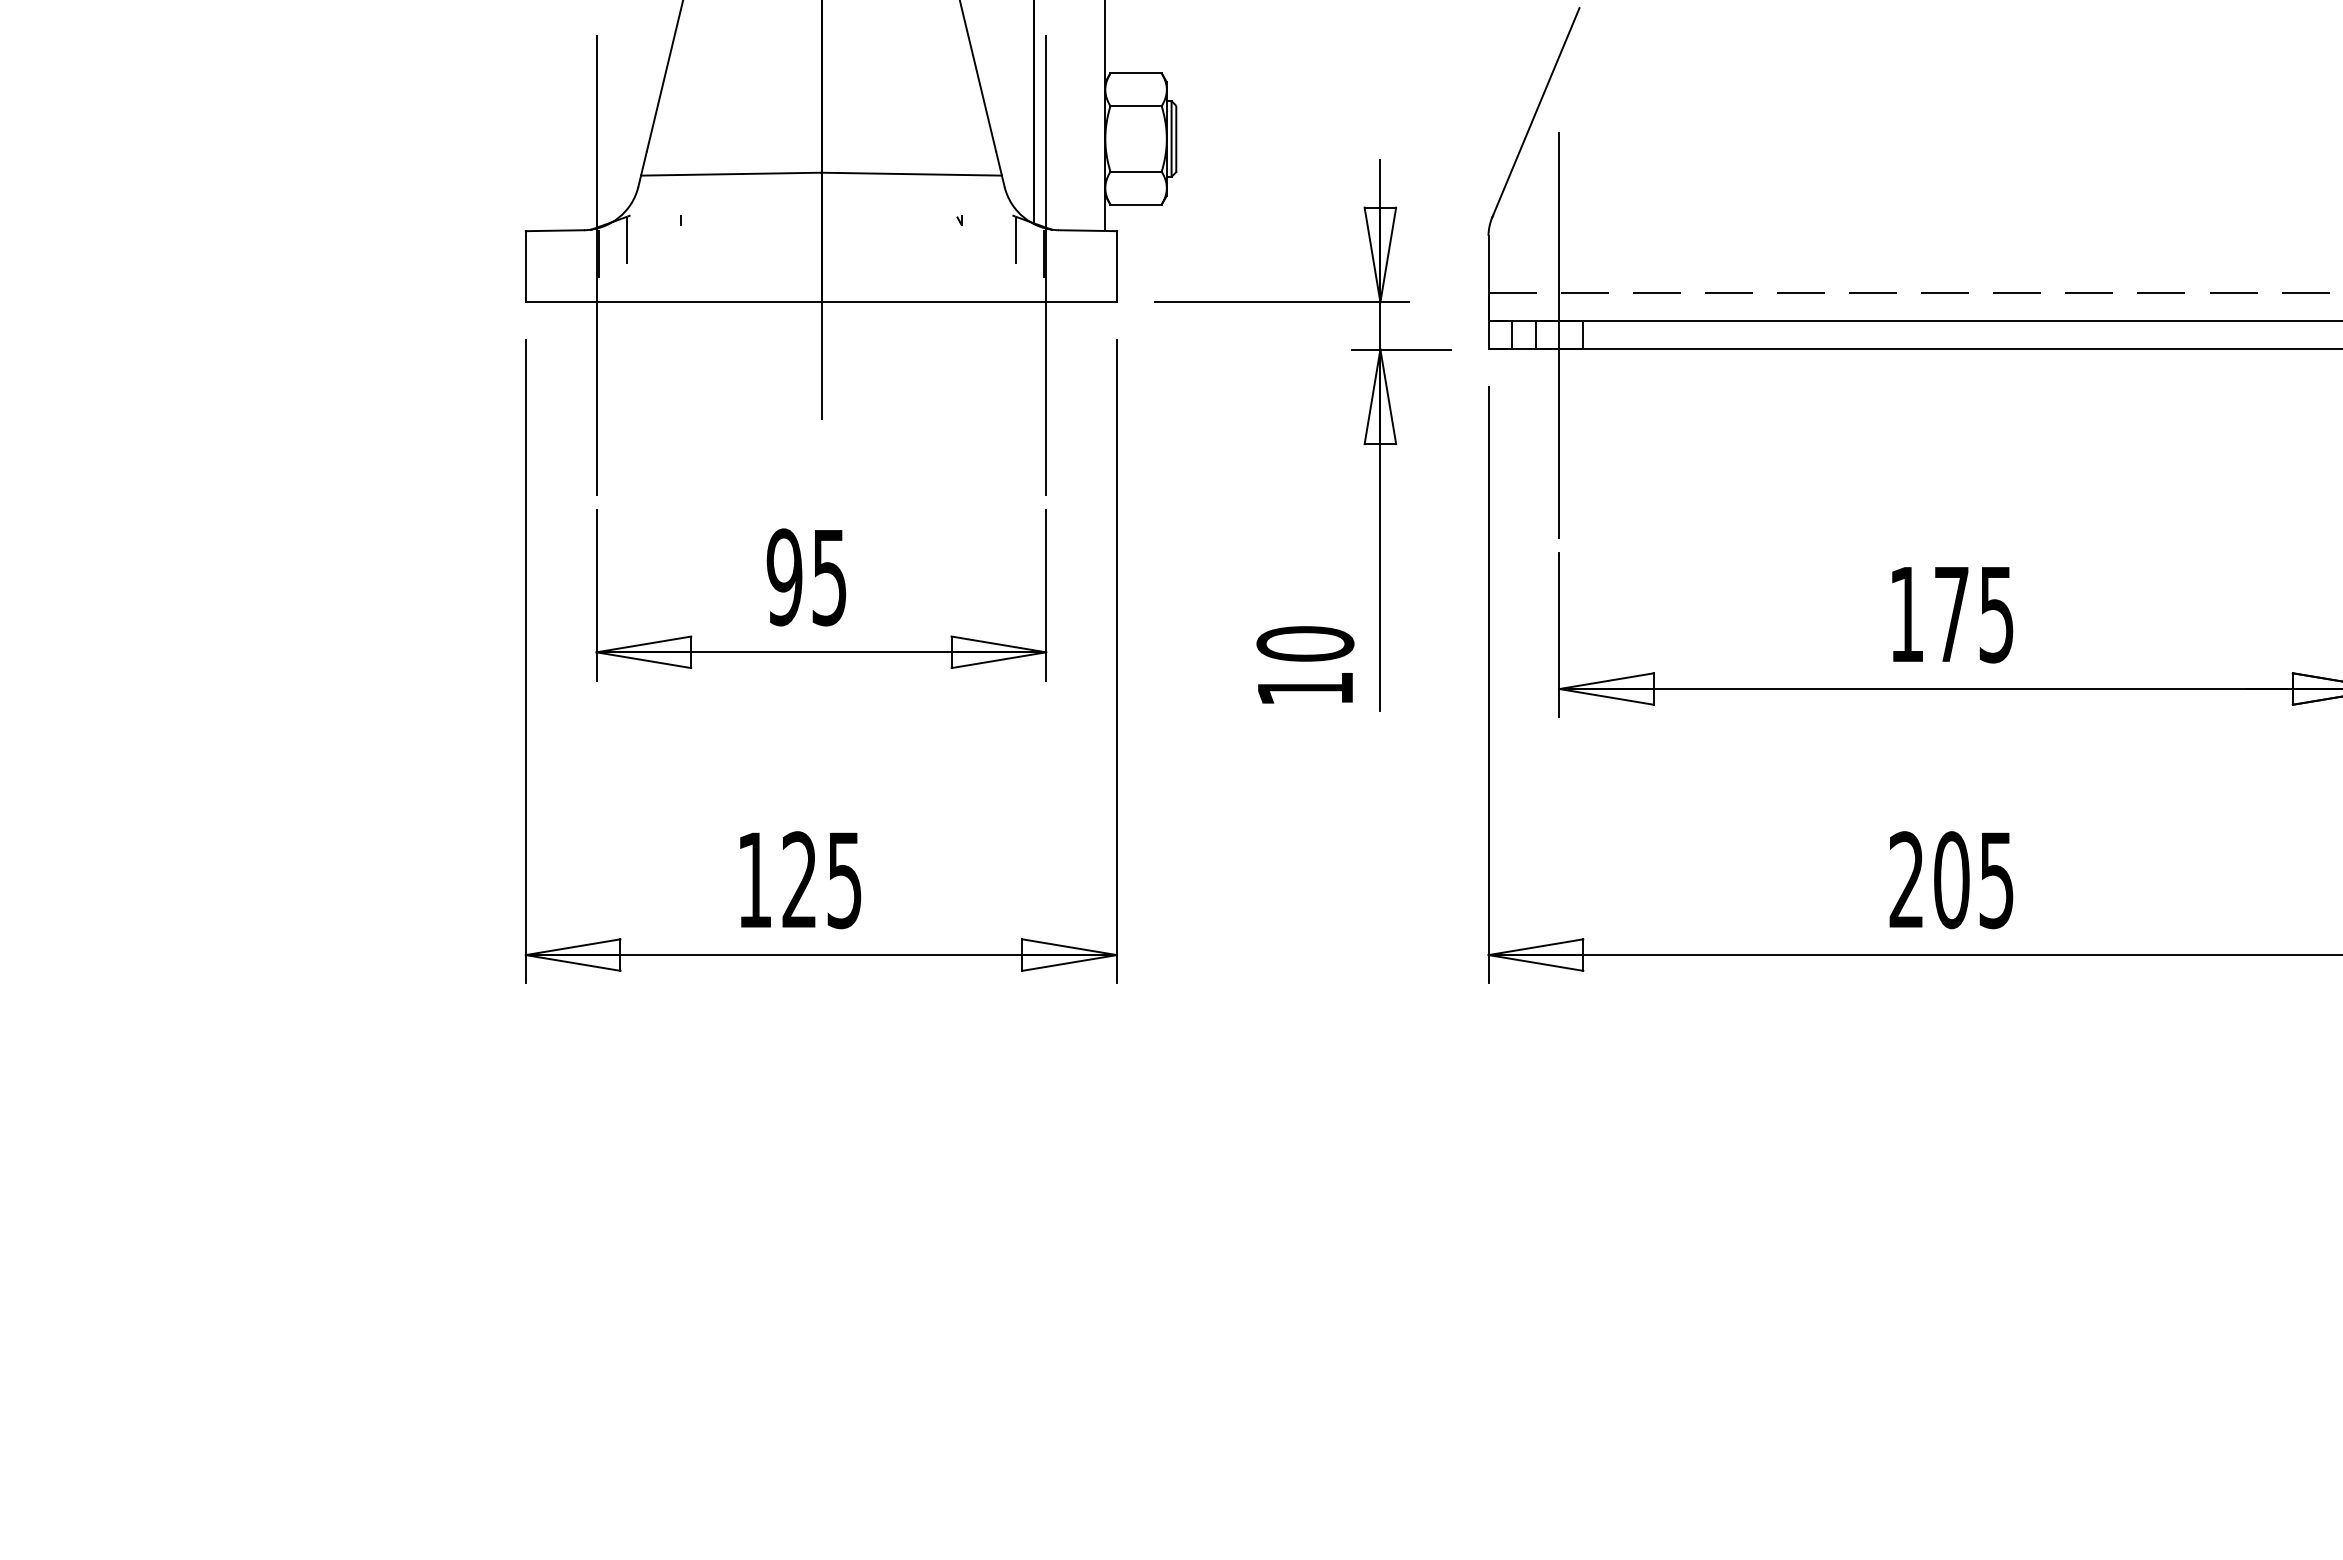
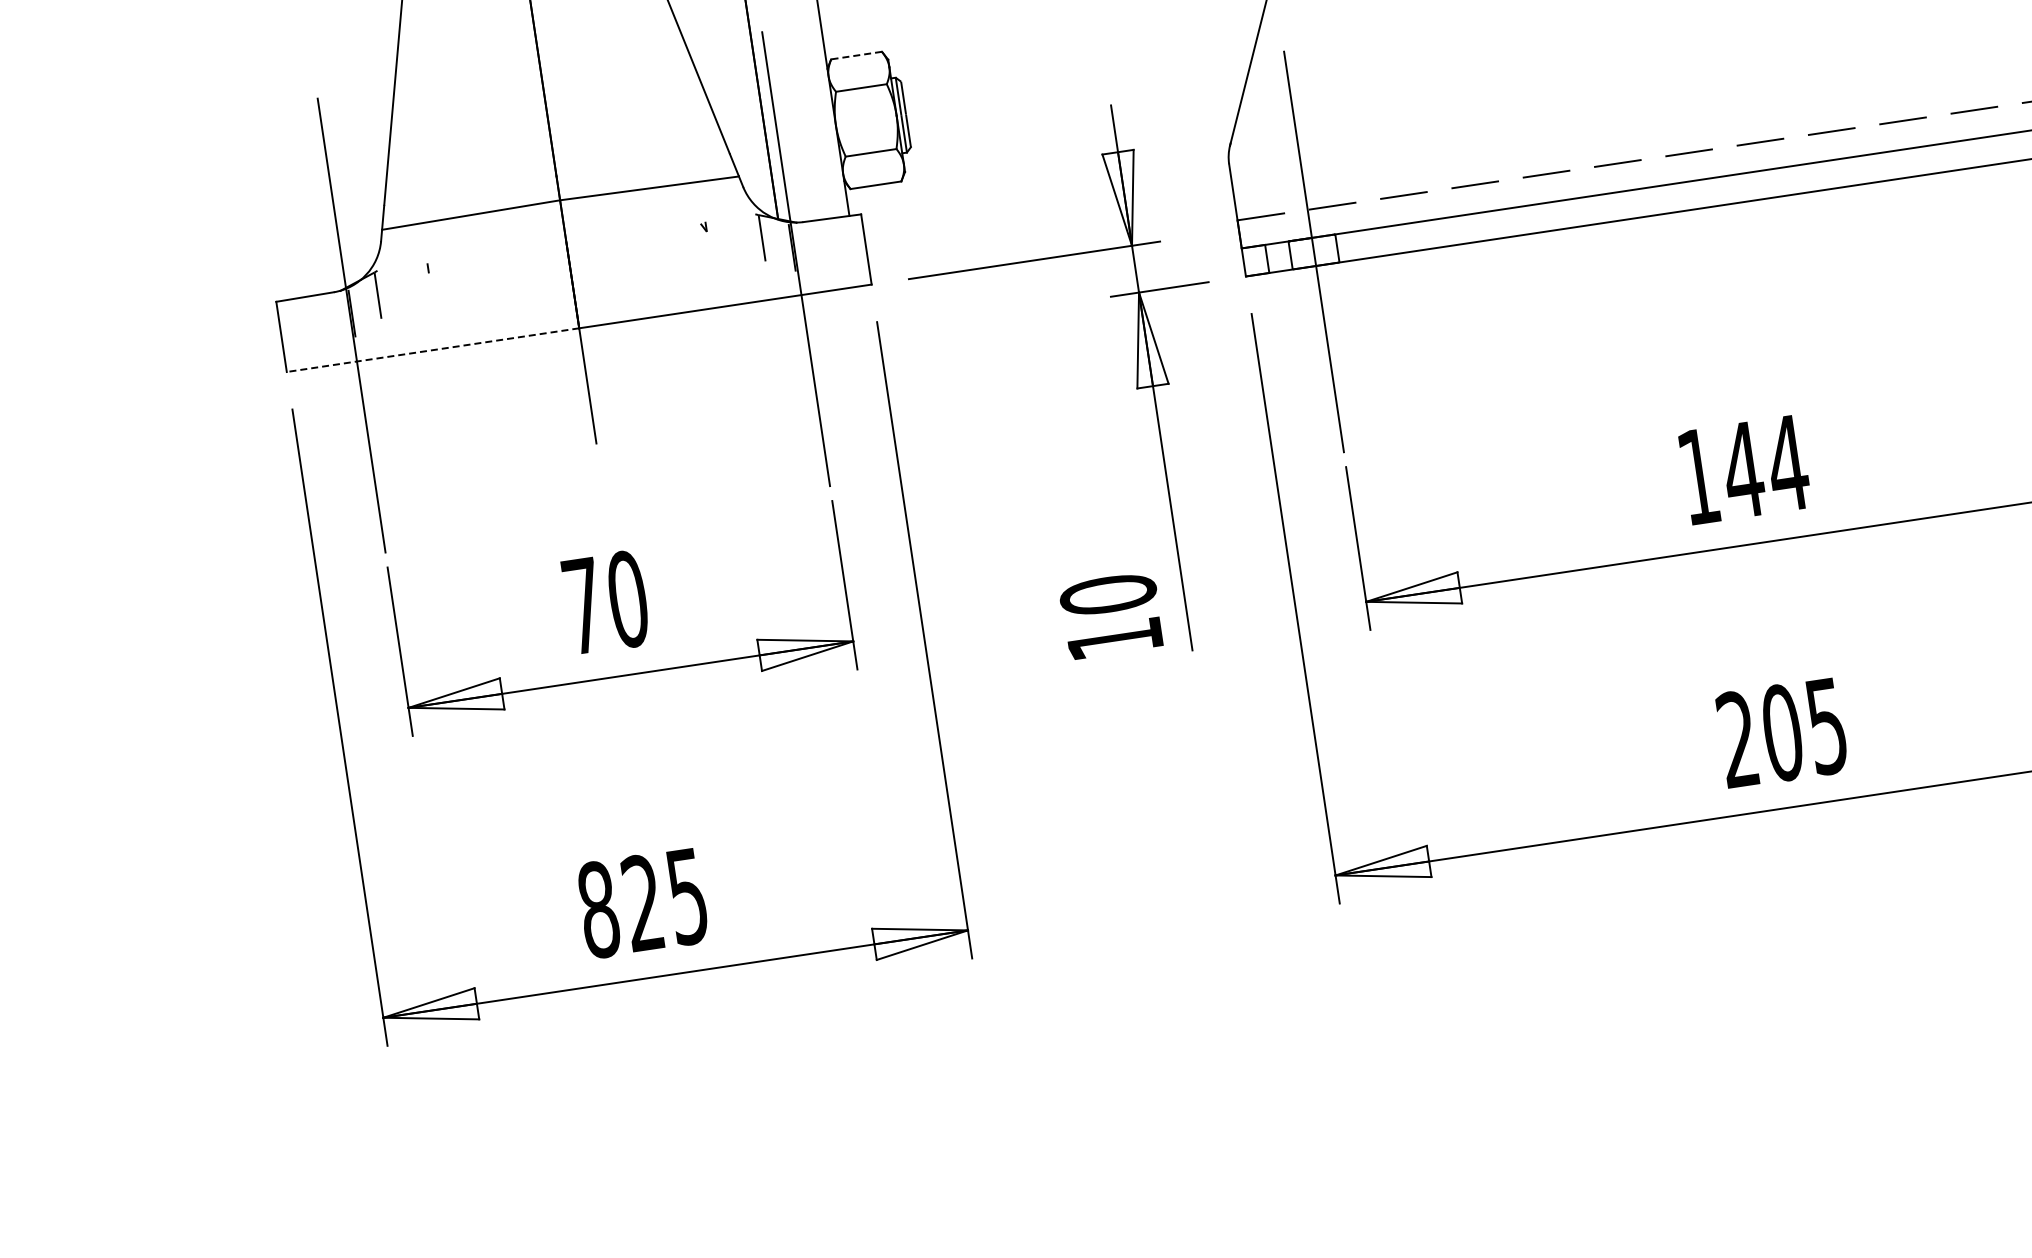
line: (1136, 73) -> (856, 55), solid -> dashed
line: (673, 302) -> (432, 350), solid -> dashed
text: (806, 577) -> (605, 602), 95 -> 70
text: (1974, 615) -> (1765, 467), 175 -> 144
text: (754, 880) -> (598, 910), 125 -> 825

